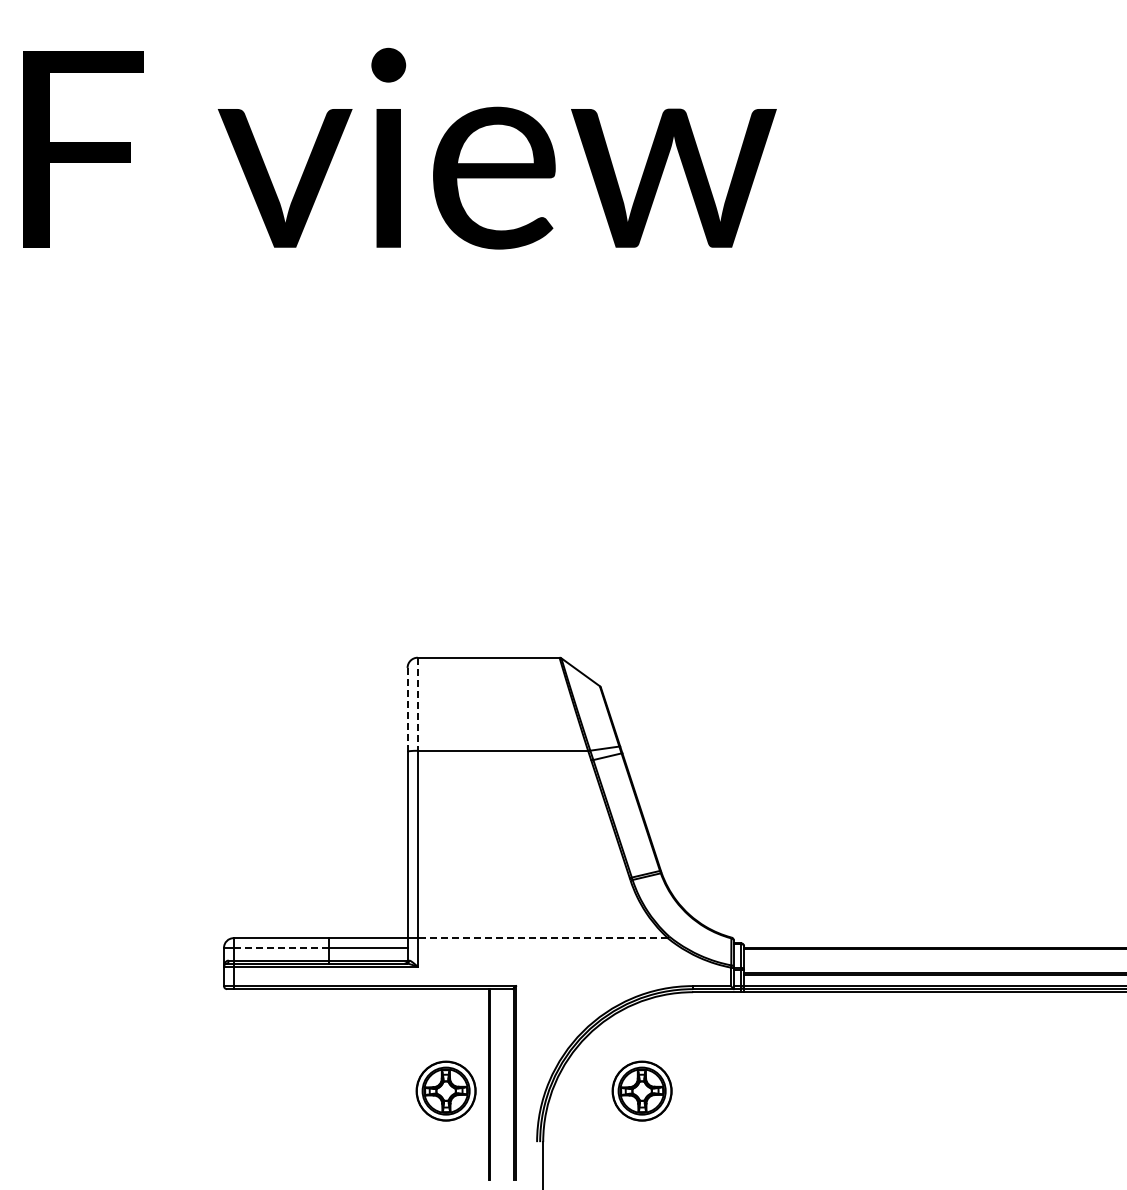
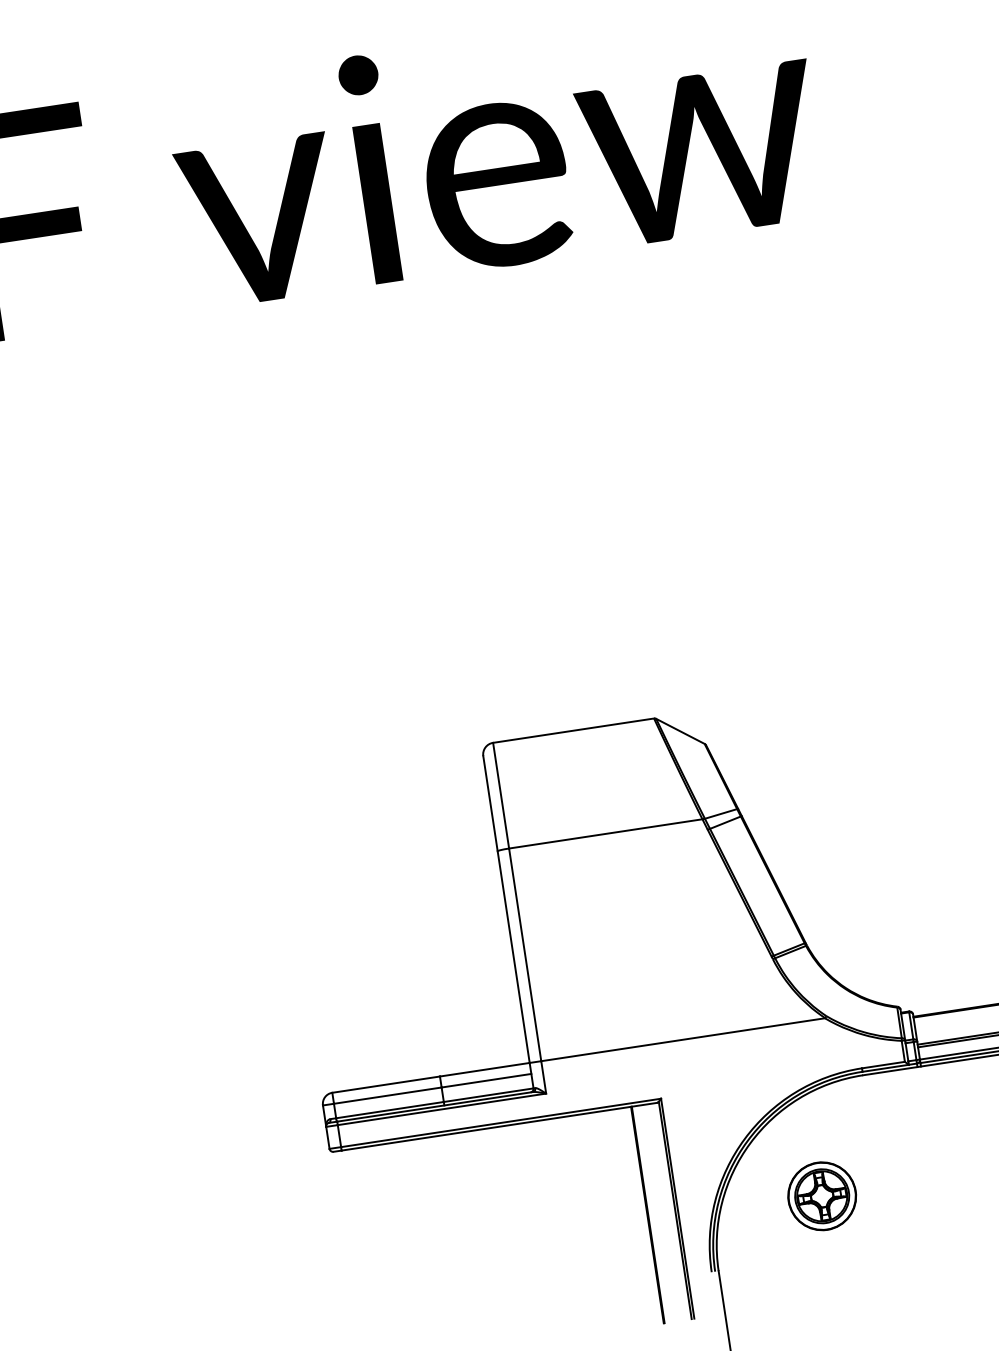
line: (417, 704) -> (500, 796), dashed -> solid
line: (407, 709) -> (490, 803), dashed -> solid
line: (542, 938) -> (682, 1040), dashed -> solid
line: (281, 947) -> (388, 1095), dashed -> solid
part: (445, 1090) -> (598, 1229), removed

